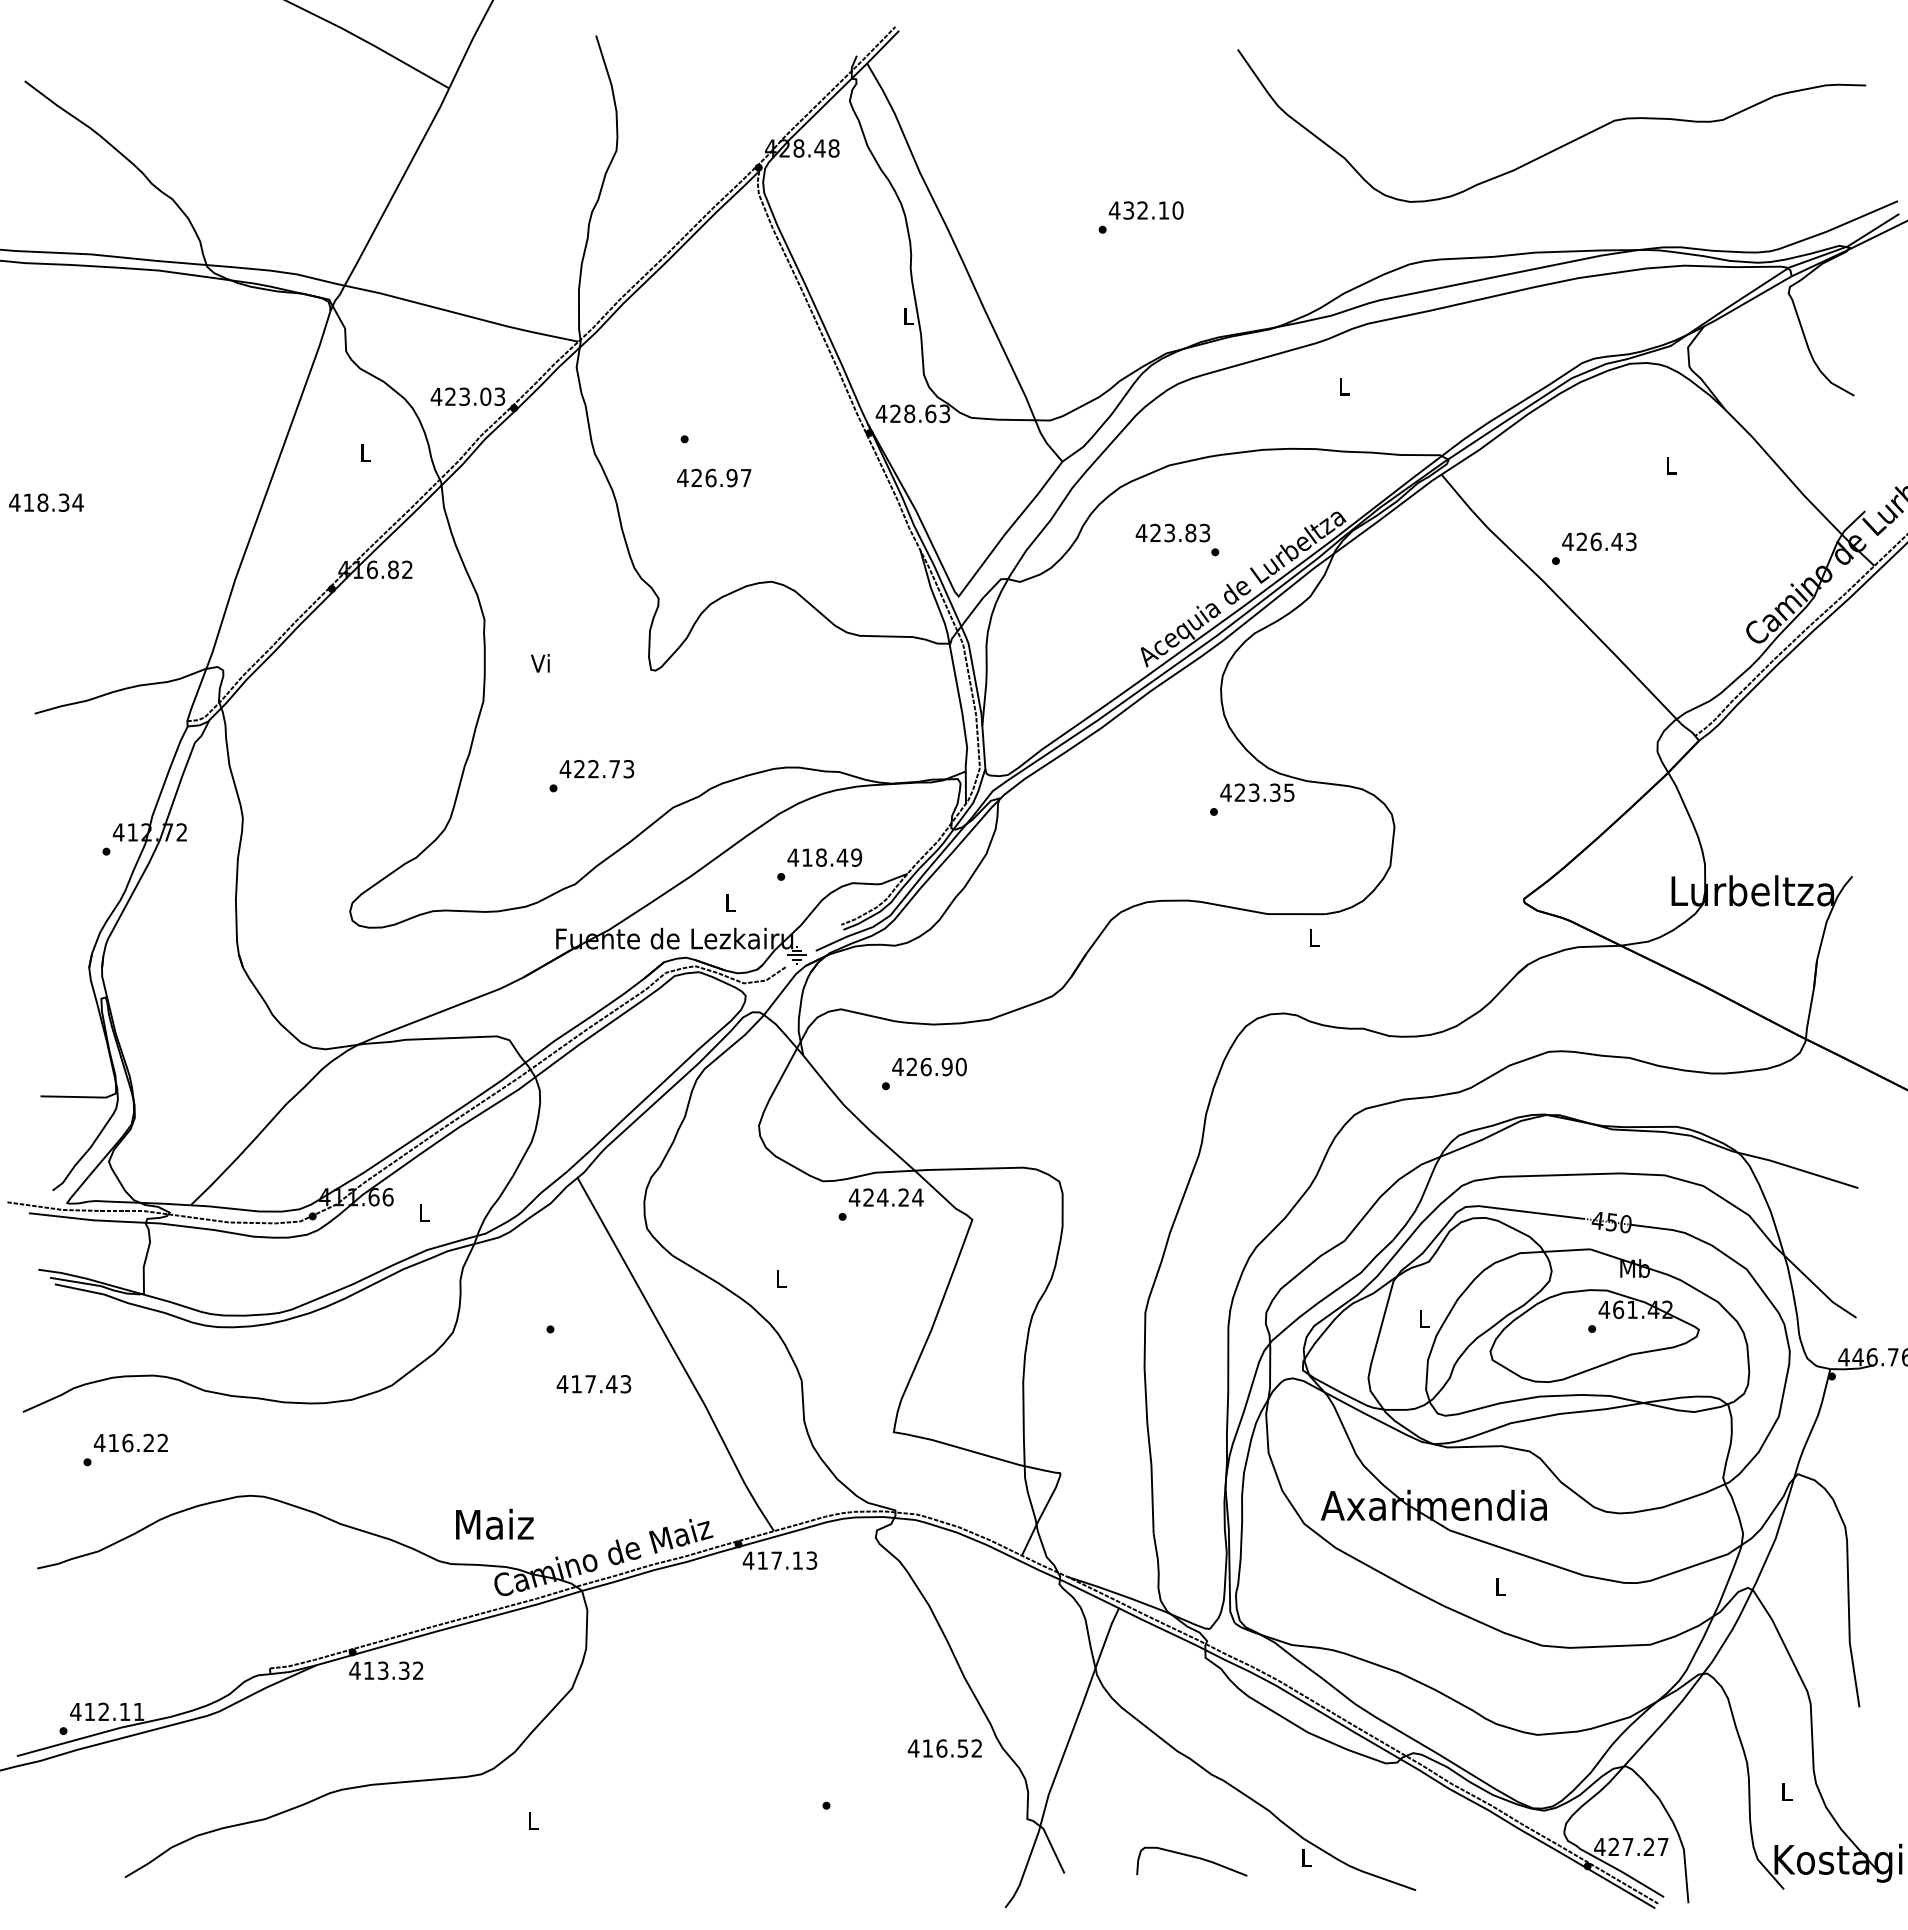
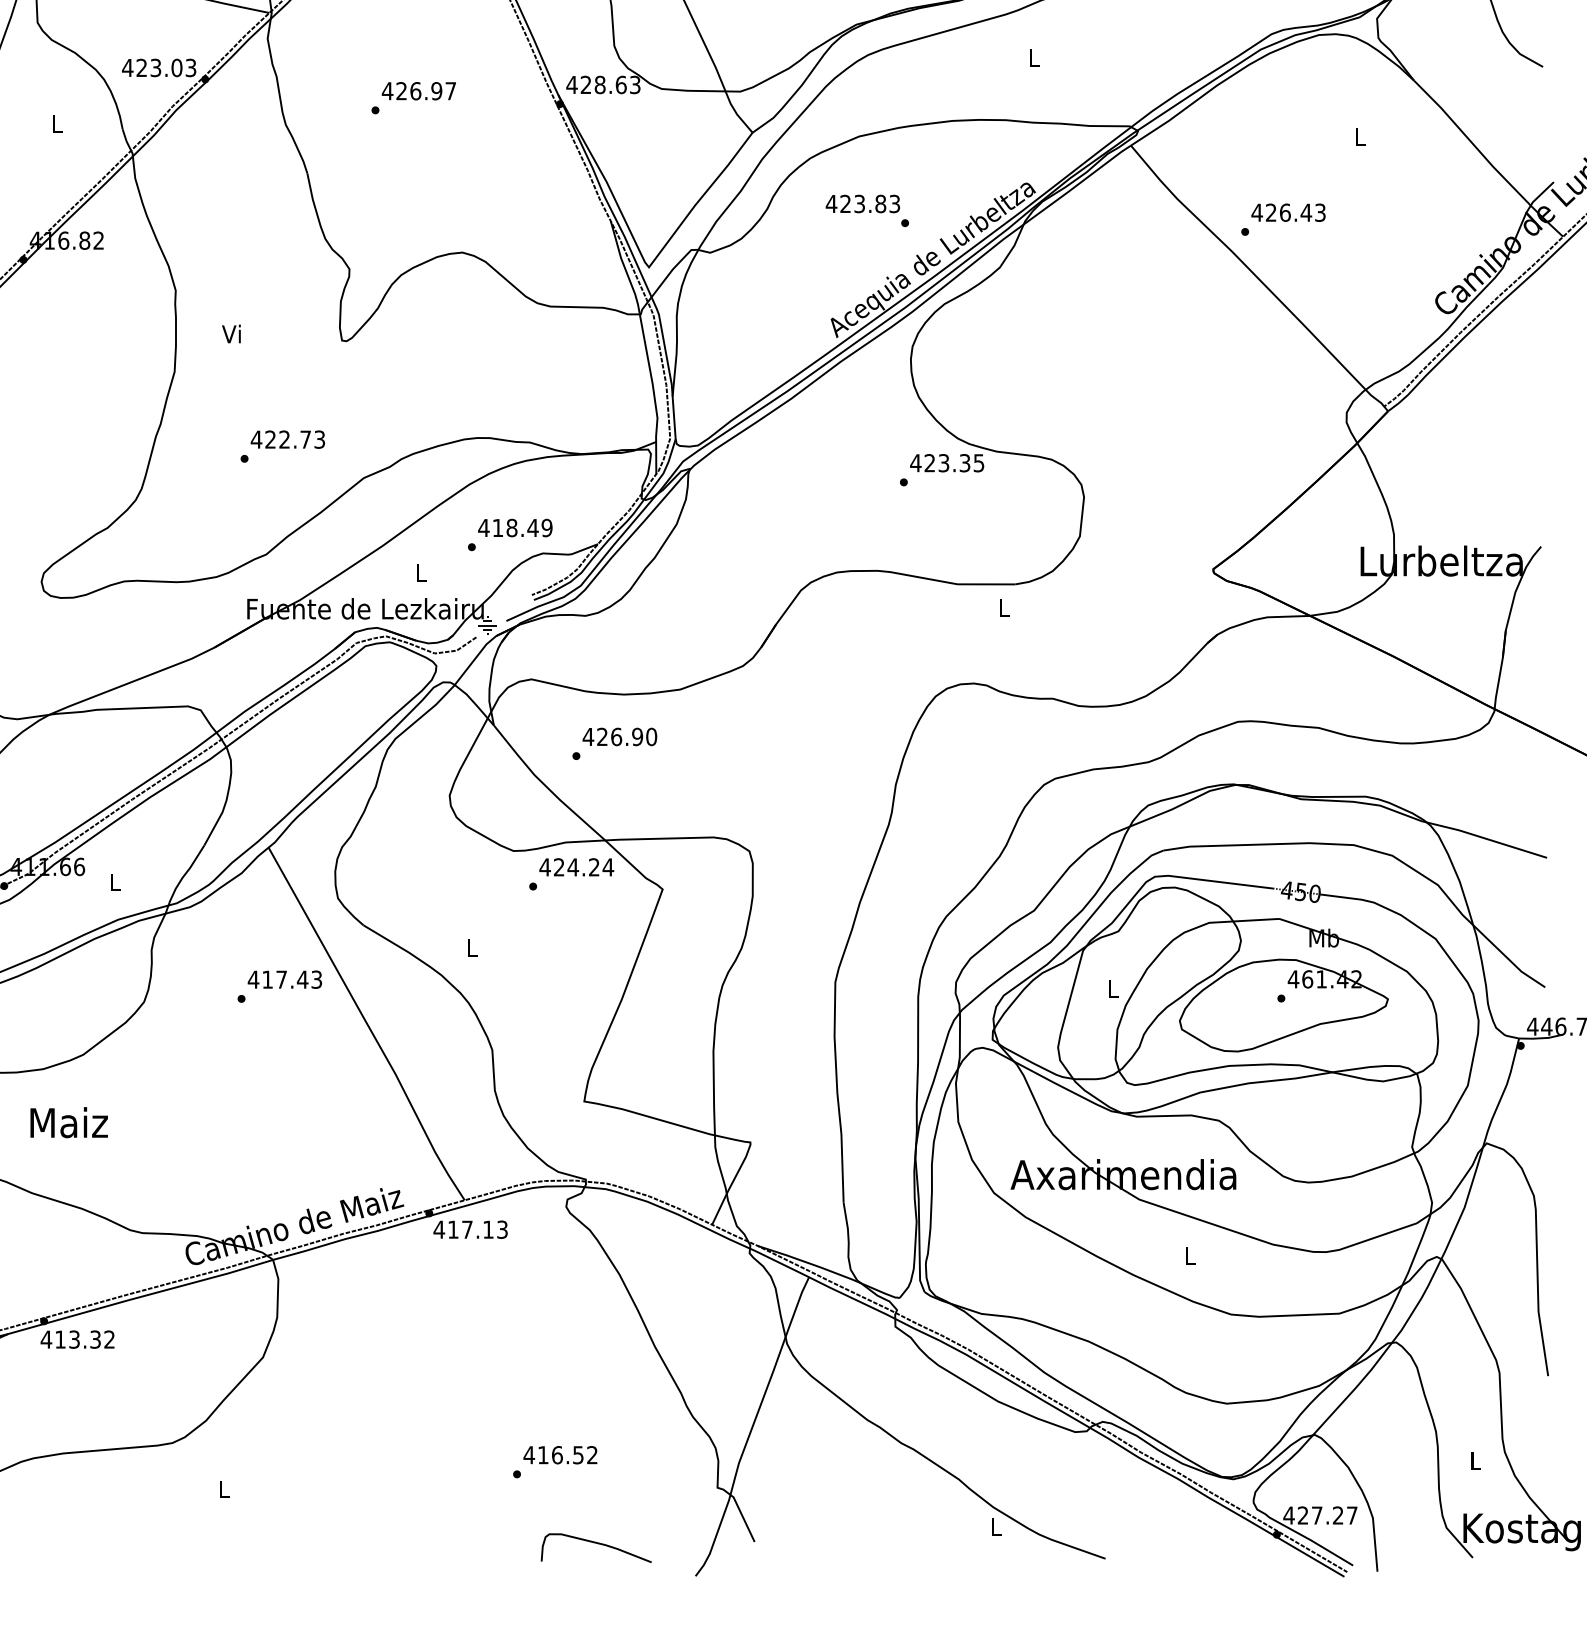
text: (714, 477) -> (419, 90), moved
text: (593, 1384) -> (284, 980), moved
text: (494, 1523) -> (68, 1121), moved
text: (944, 1748) -> (560, 1455), moved
curve: (1191, 1857) -> (595, 1543), moved

